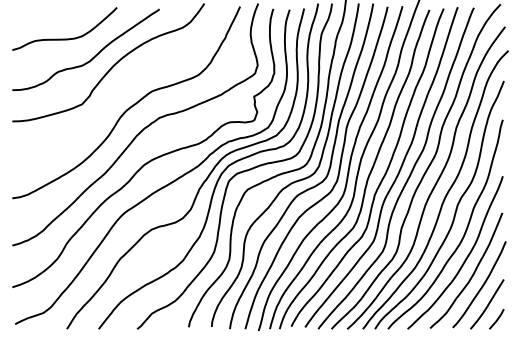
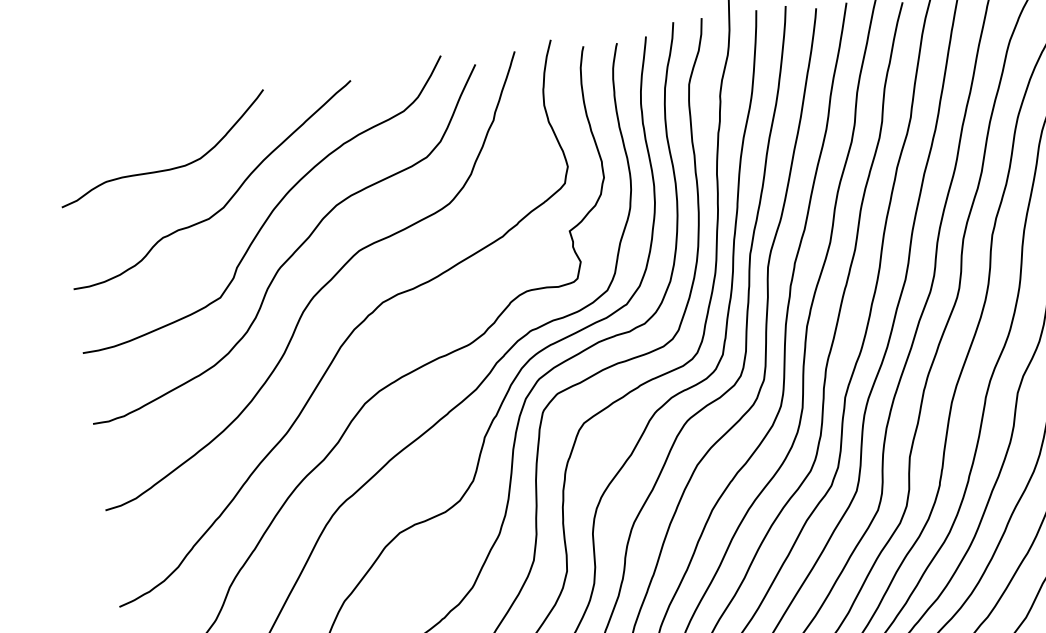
curve: (120, 86) -> (293, 249), added

